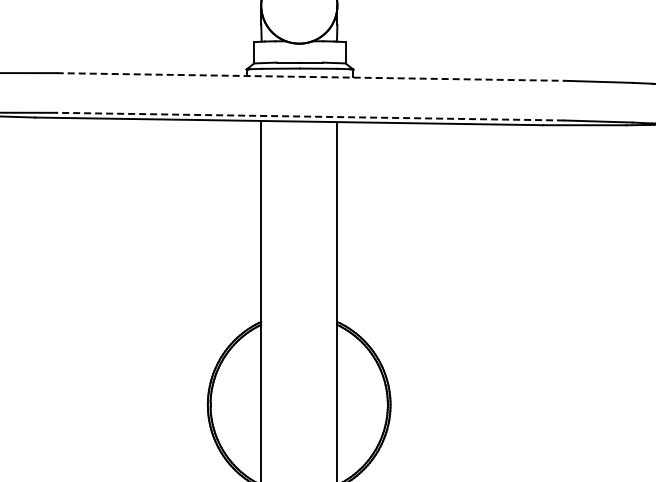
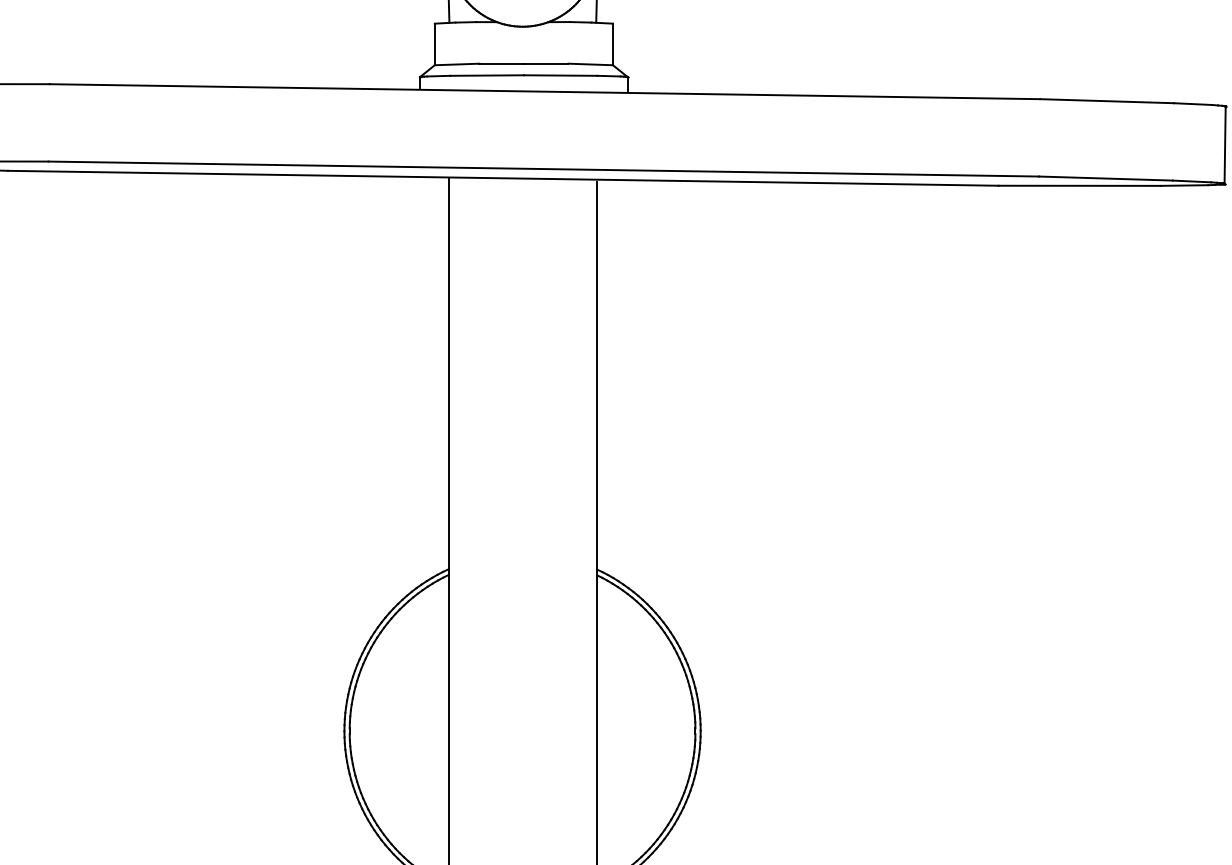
line: (311, 76) -> (546, 90), dashed -> solid
line: (309, 116) -> (542, 168), dashed -> solid

